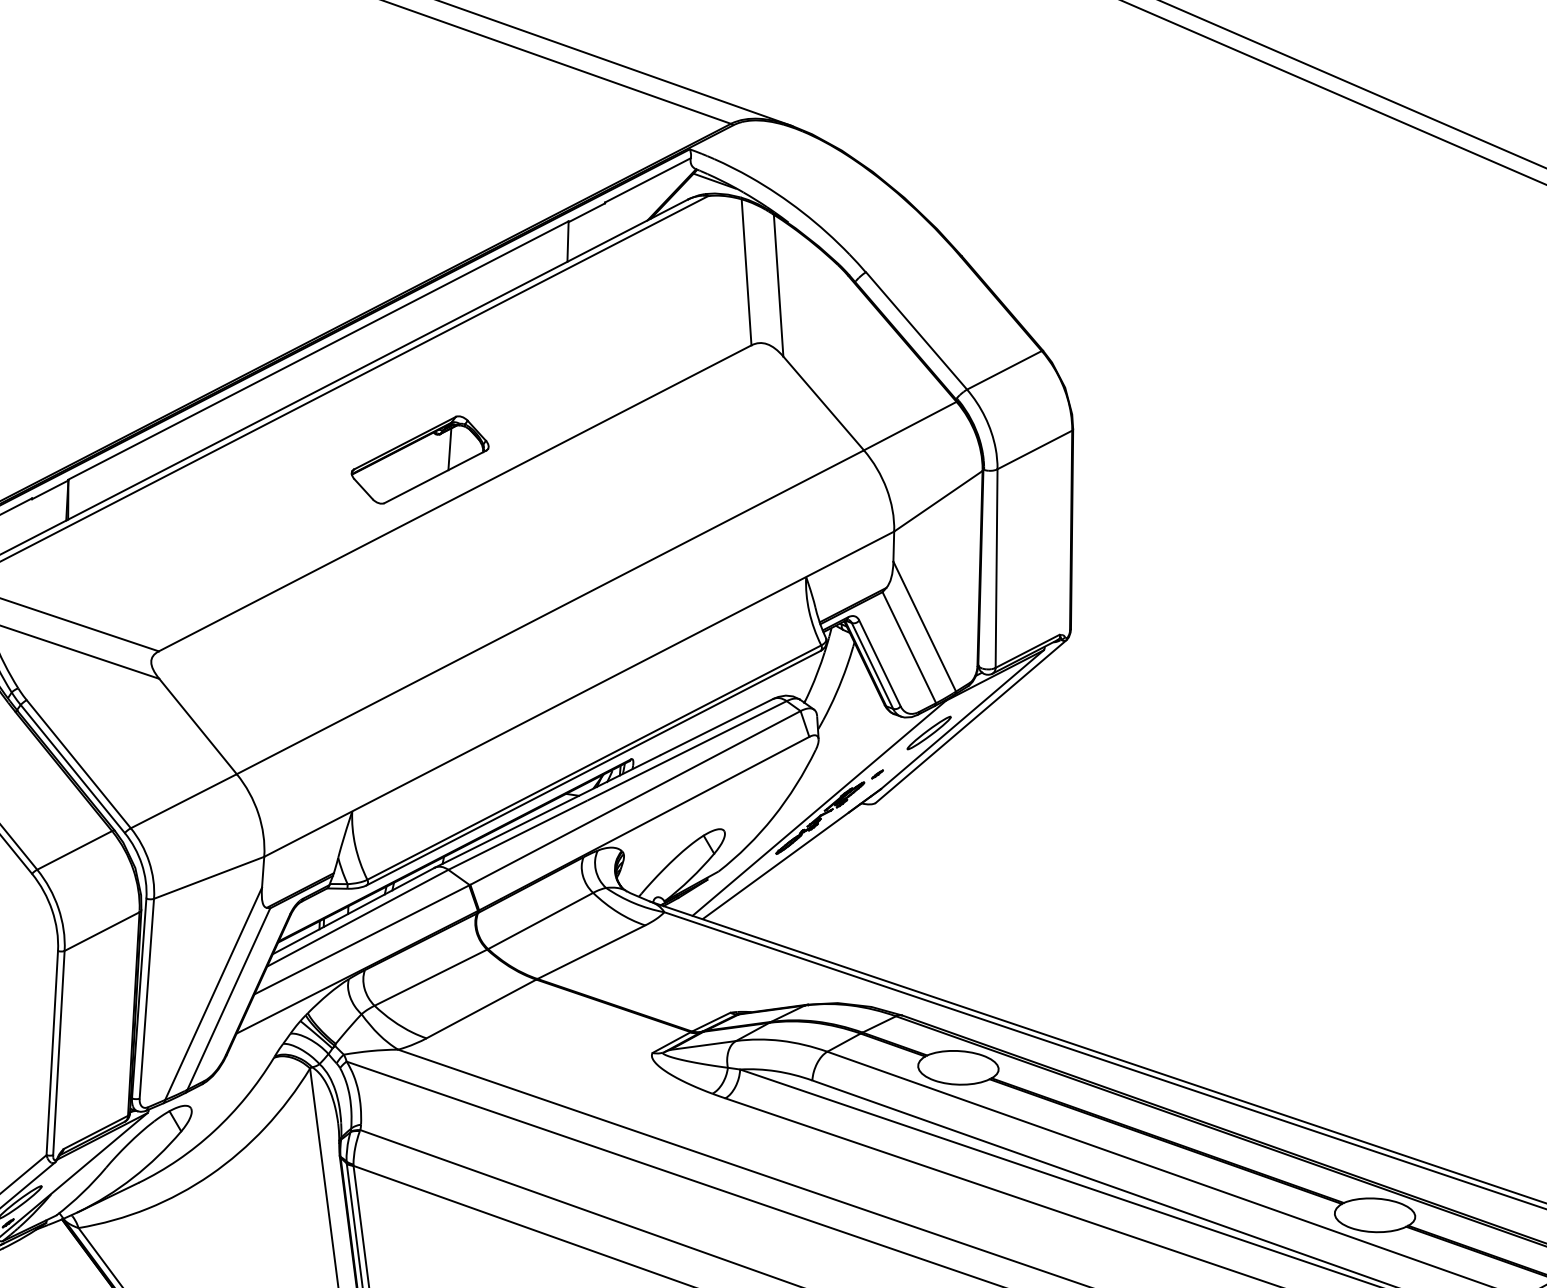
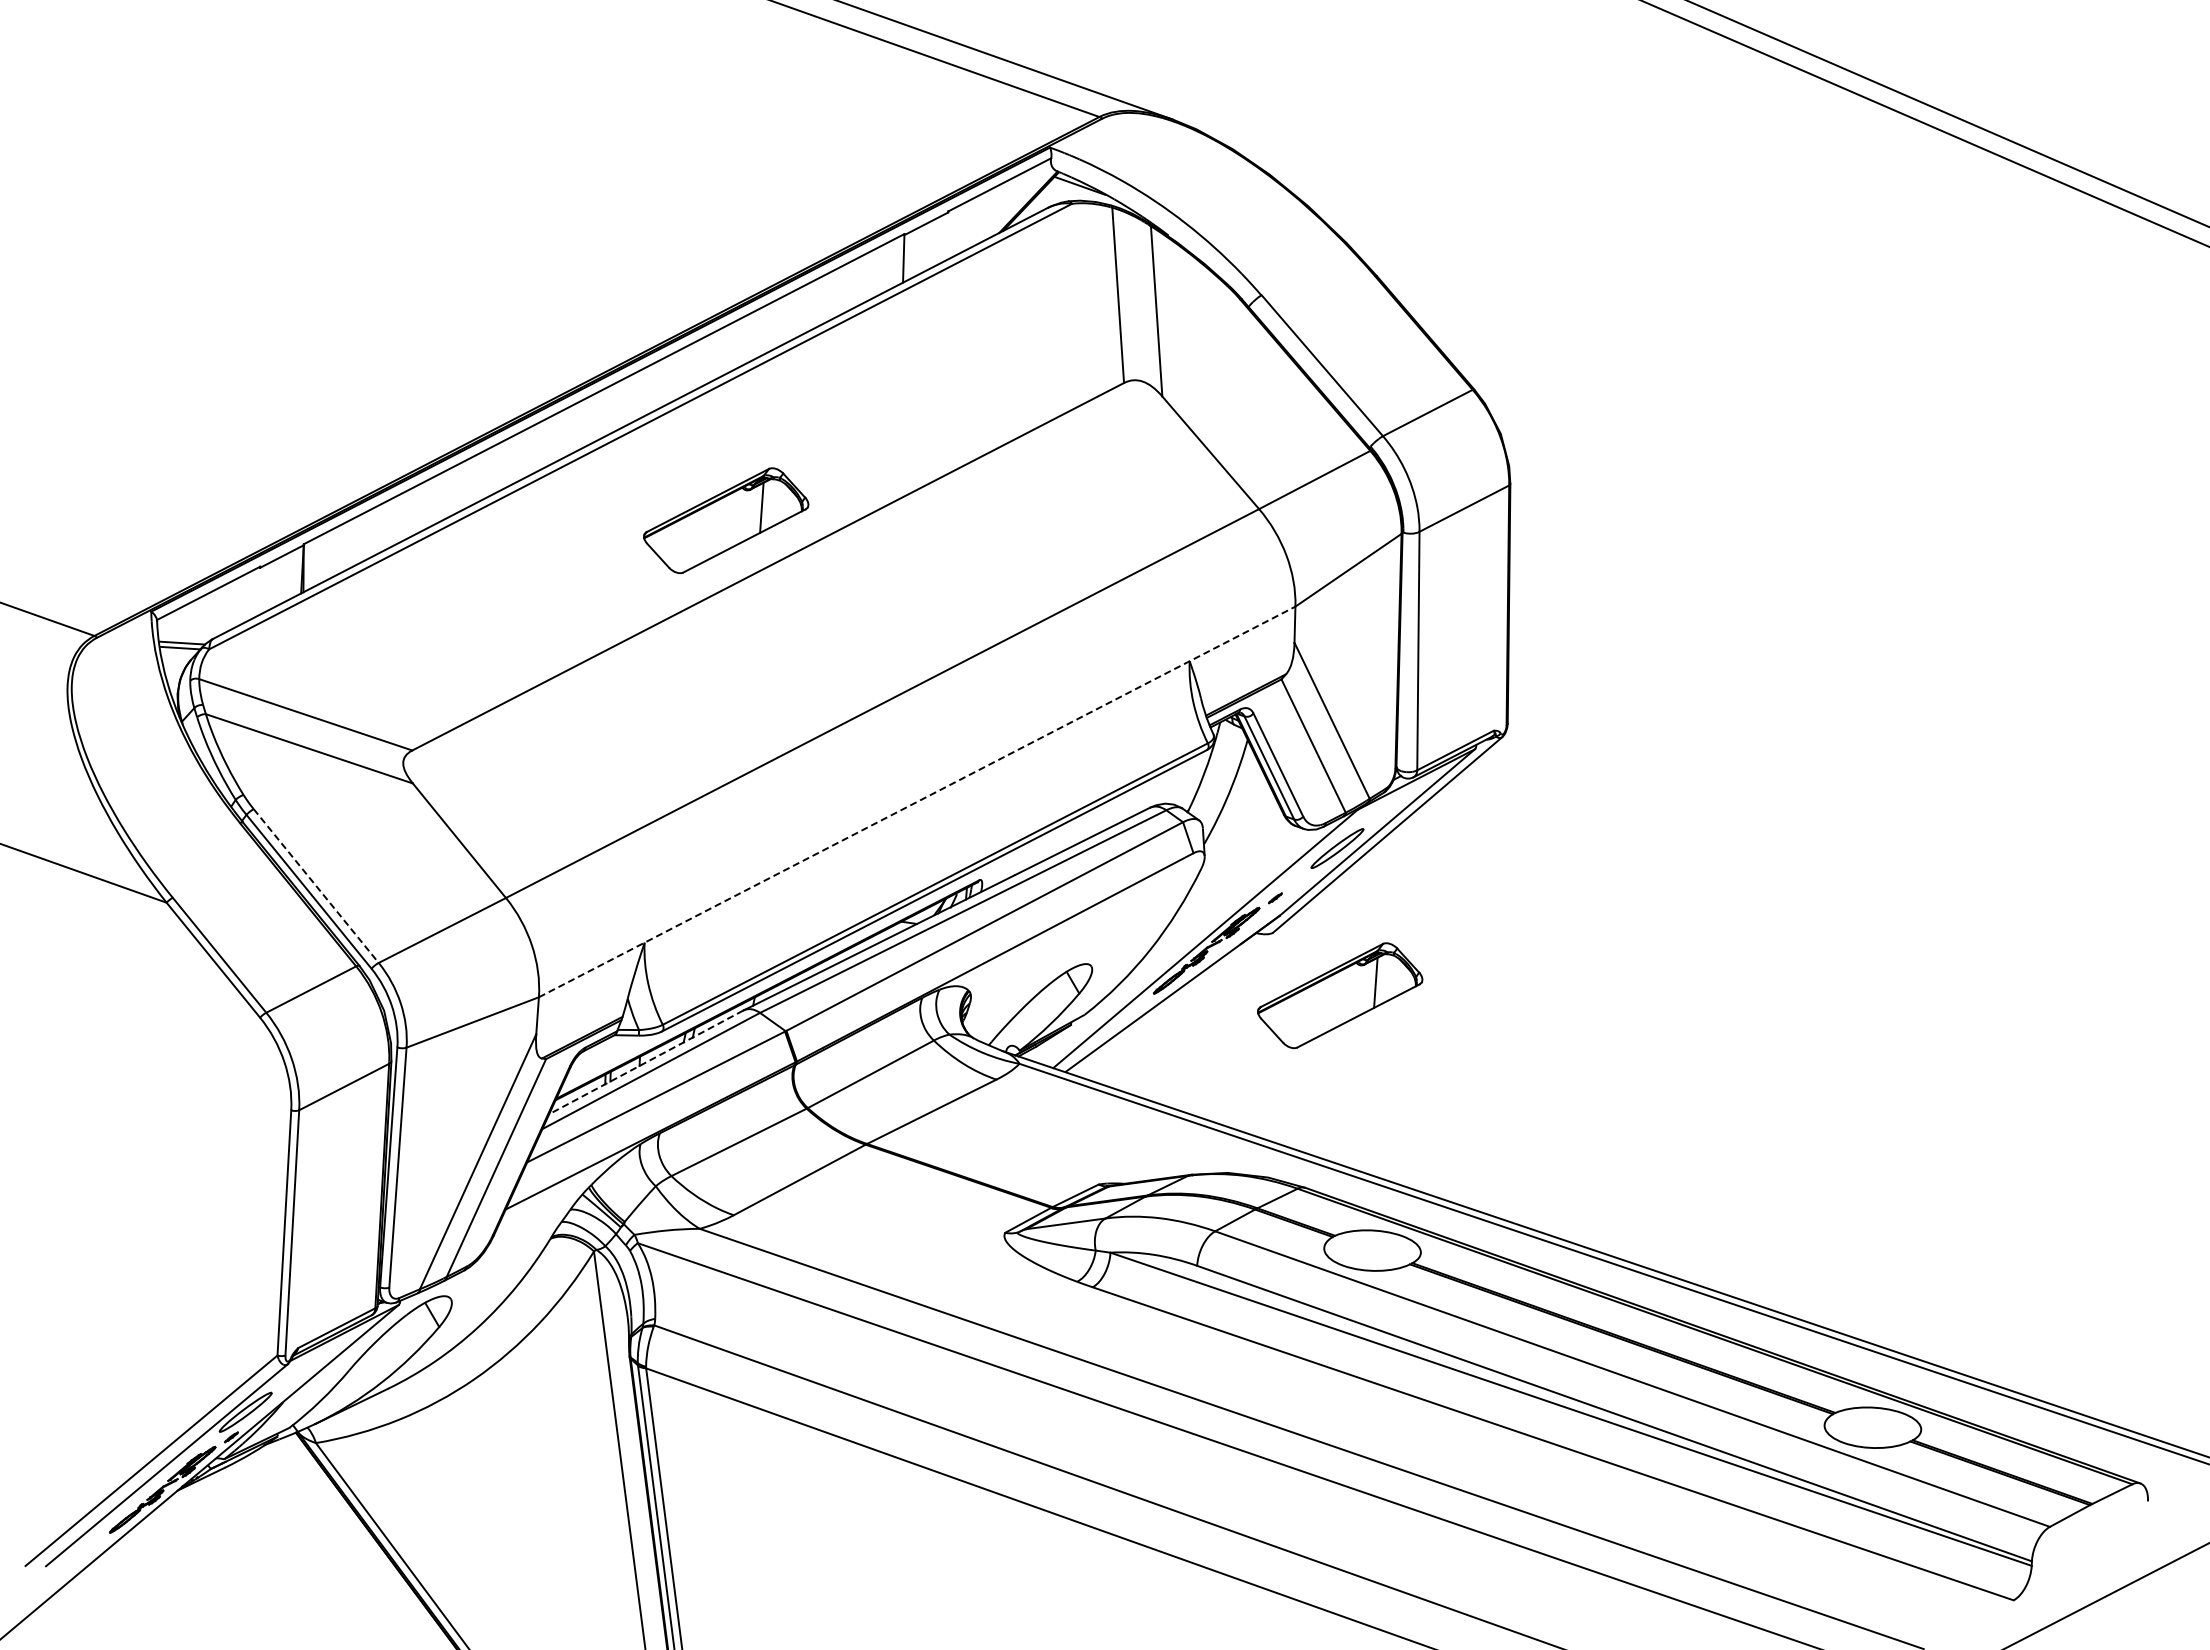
line: (579, 693) -> (917, 801), solid -> dashed
line: (79, 764) -> (316, 886), solid -> dashed
part: (931, 855) -> (1340, 995), added
line: (352, 911) -> (645, 1062), solid -> dashed

